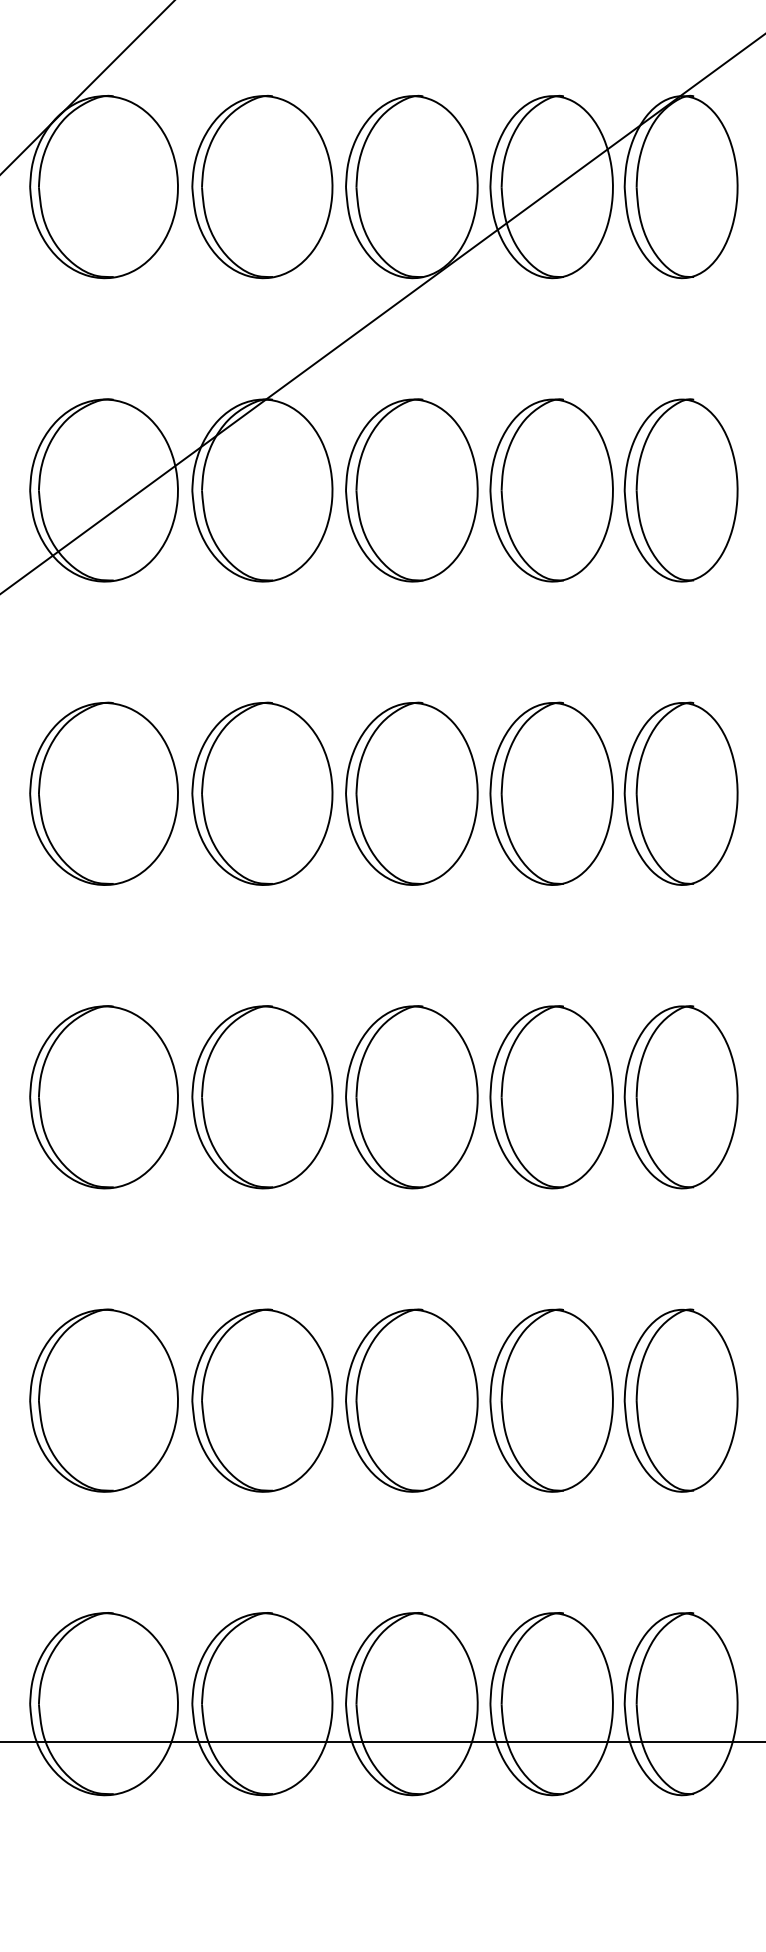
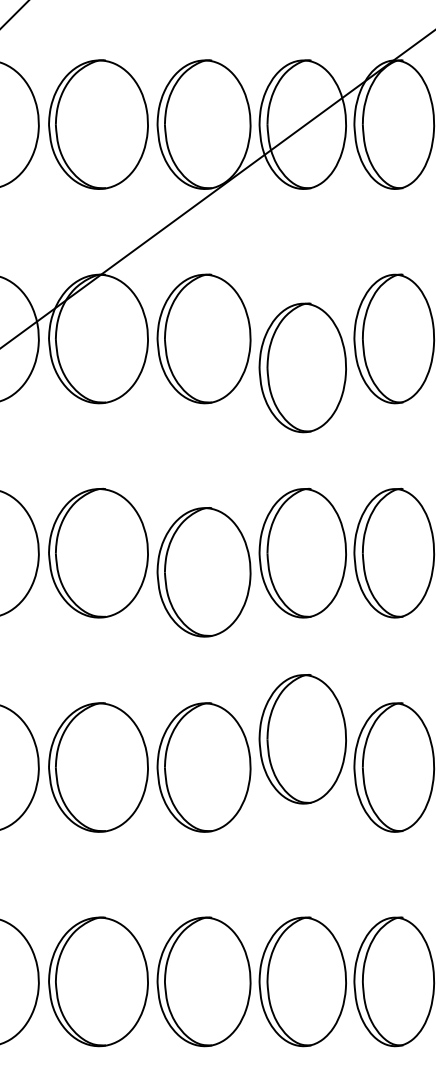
part: (551, 490) -> (302, 367), moved
part: (411, 793) -> (203, 572), moved
part: (551, 1097) -> (302, 739), moved

